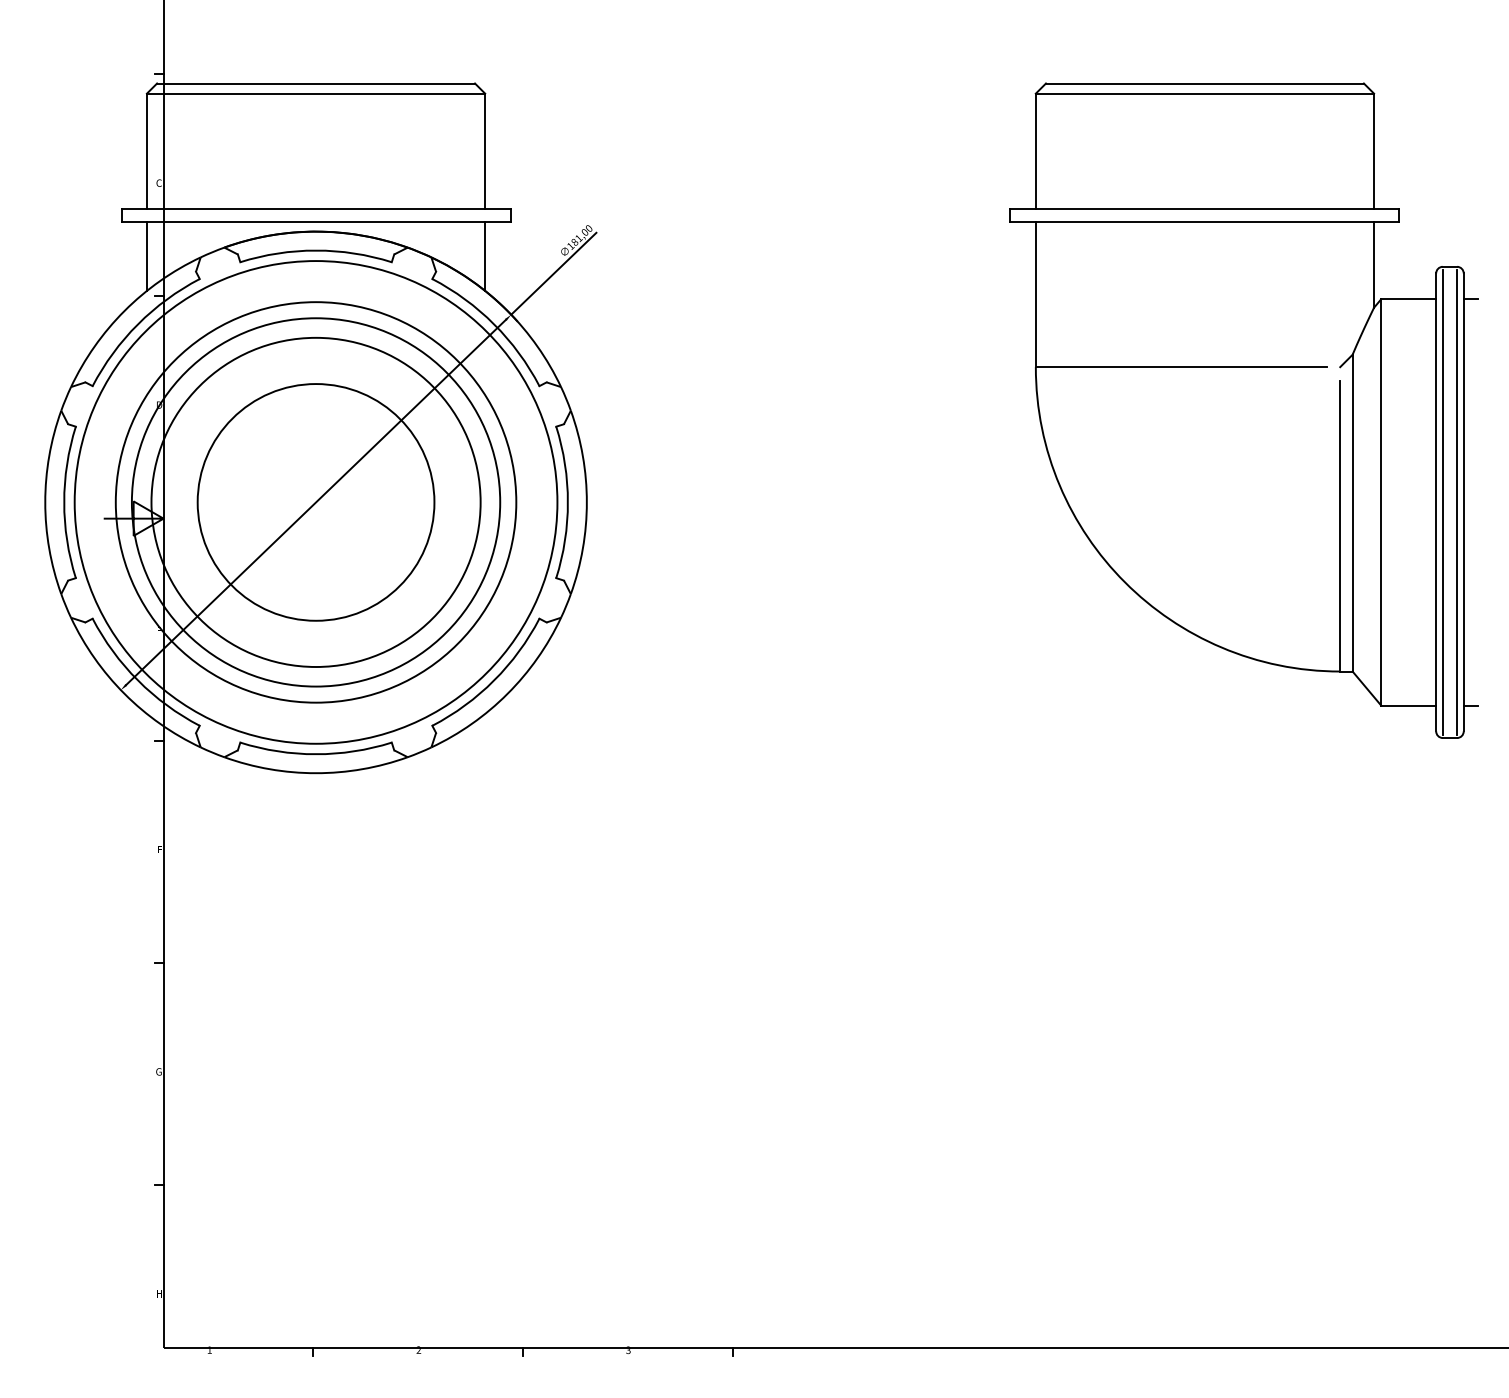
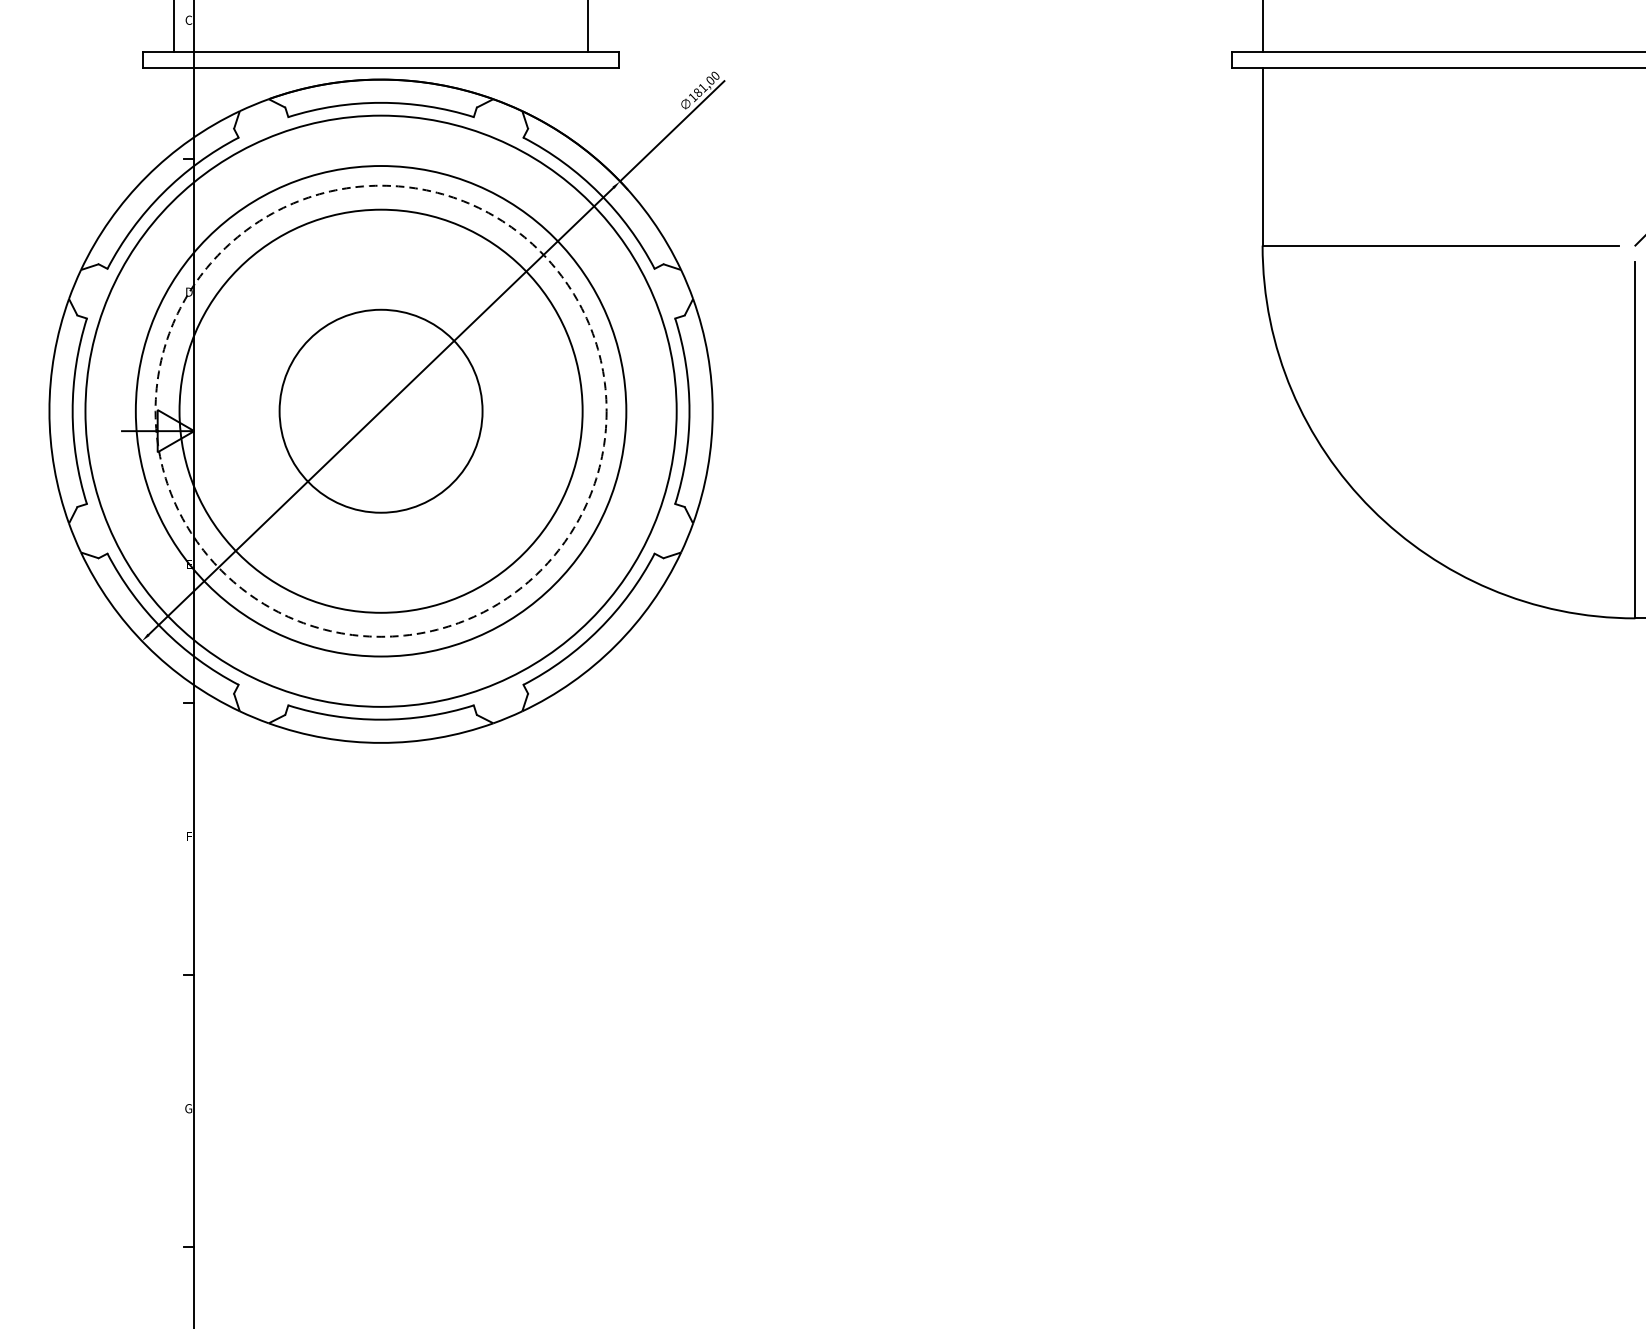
line: (146, 255) -> (173, 108), removed
line: (485, 255) -> (588, 108), removed
circle: (315, 502) -> (380, 411), size x0.7
circle: (315, 502) -> (380, 411), solid -> dashed

